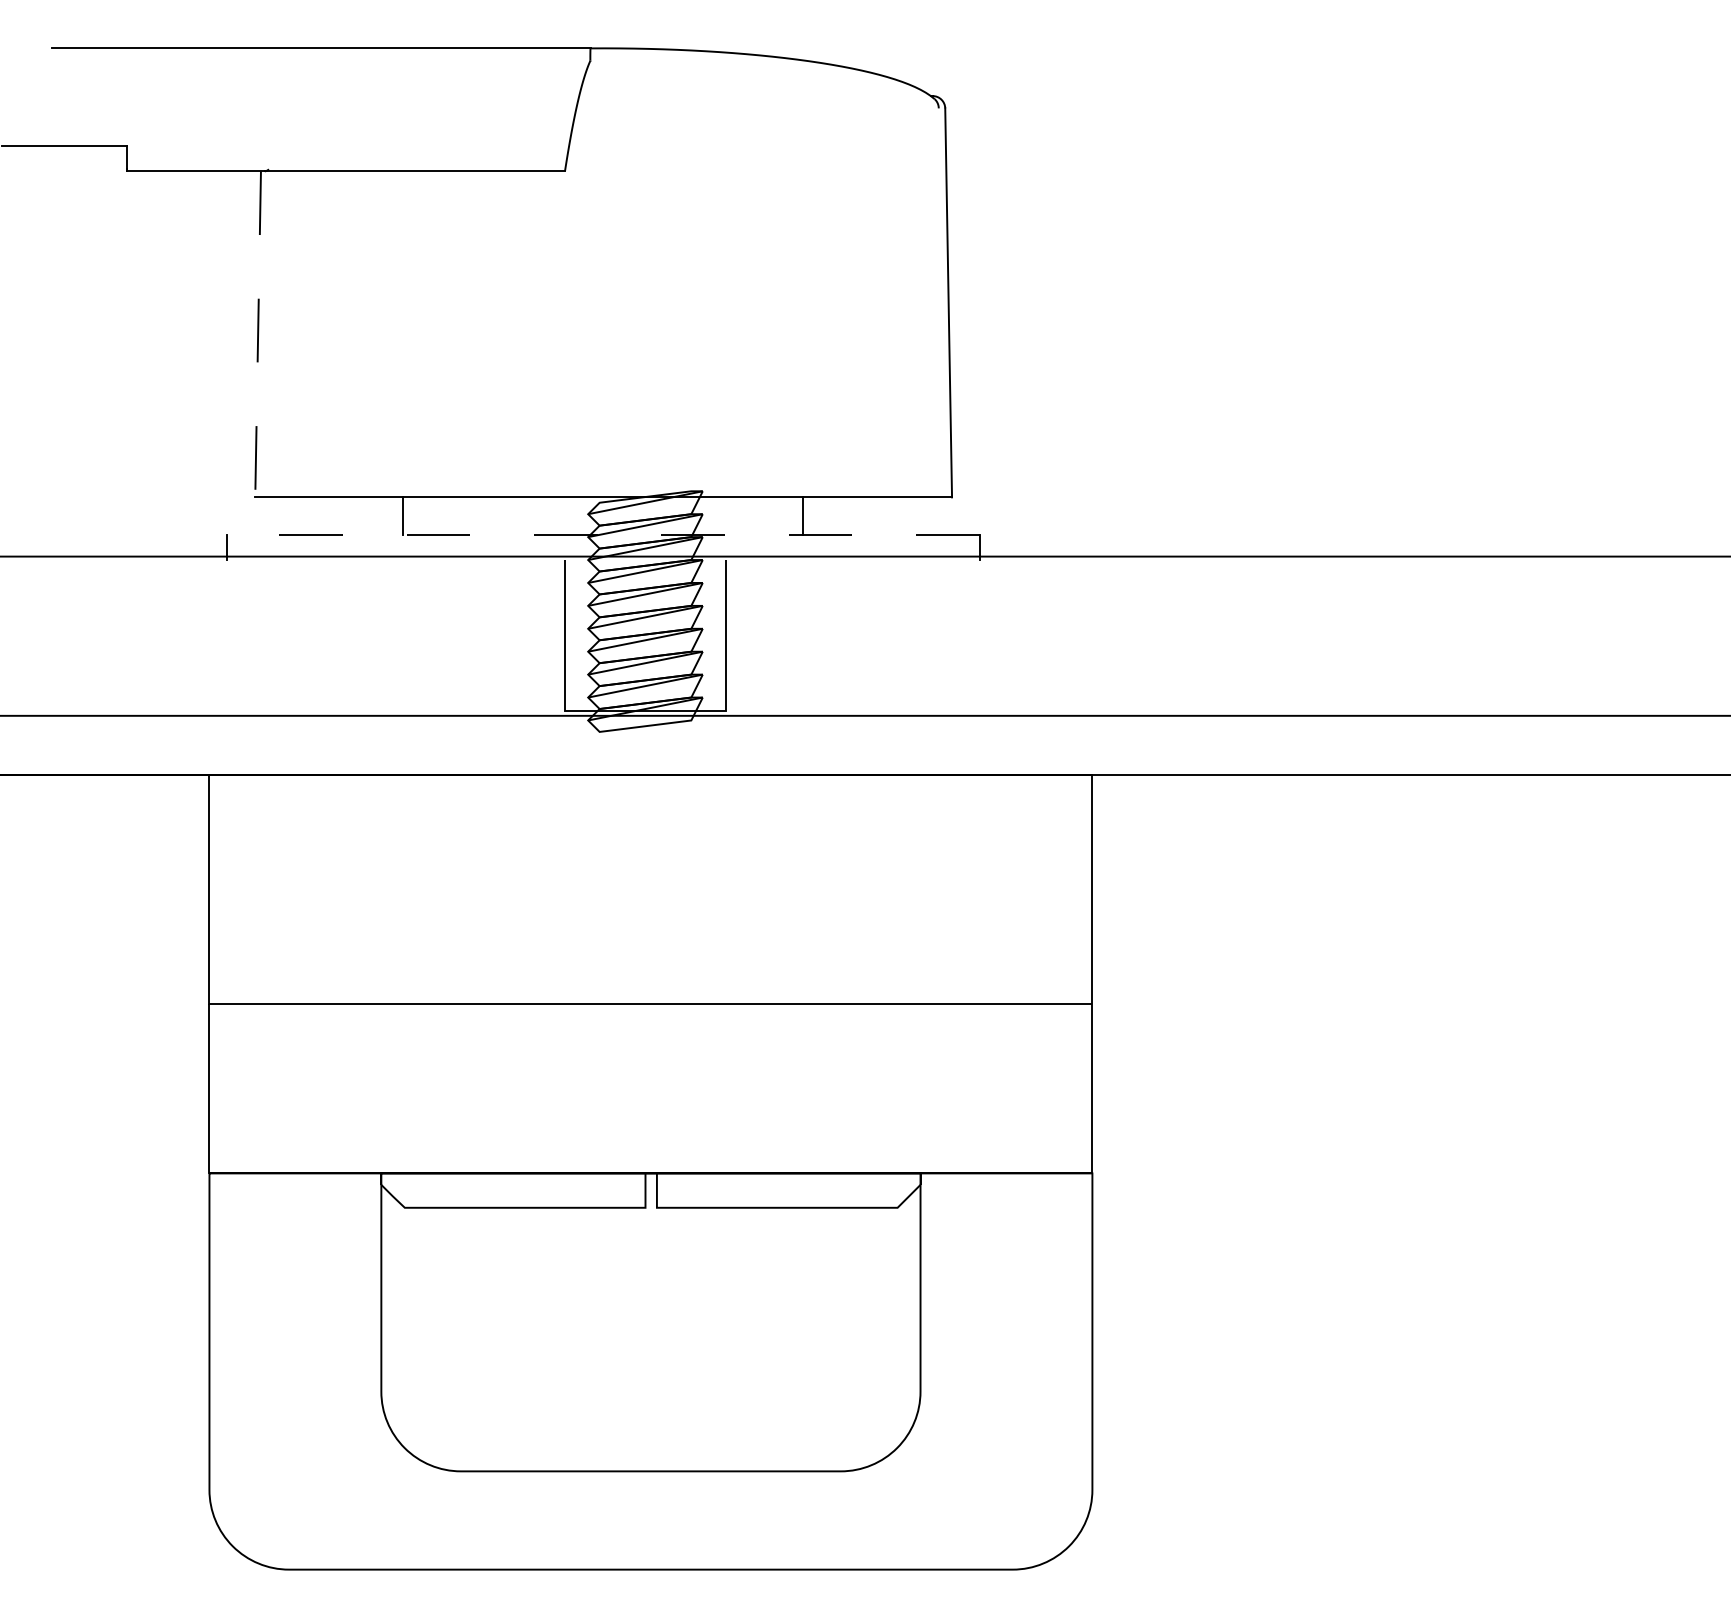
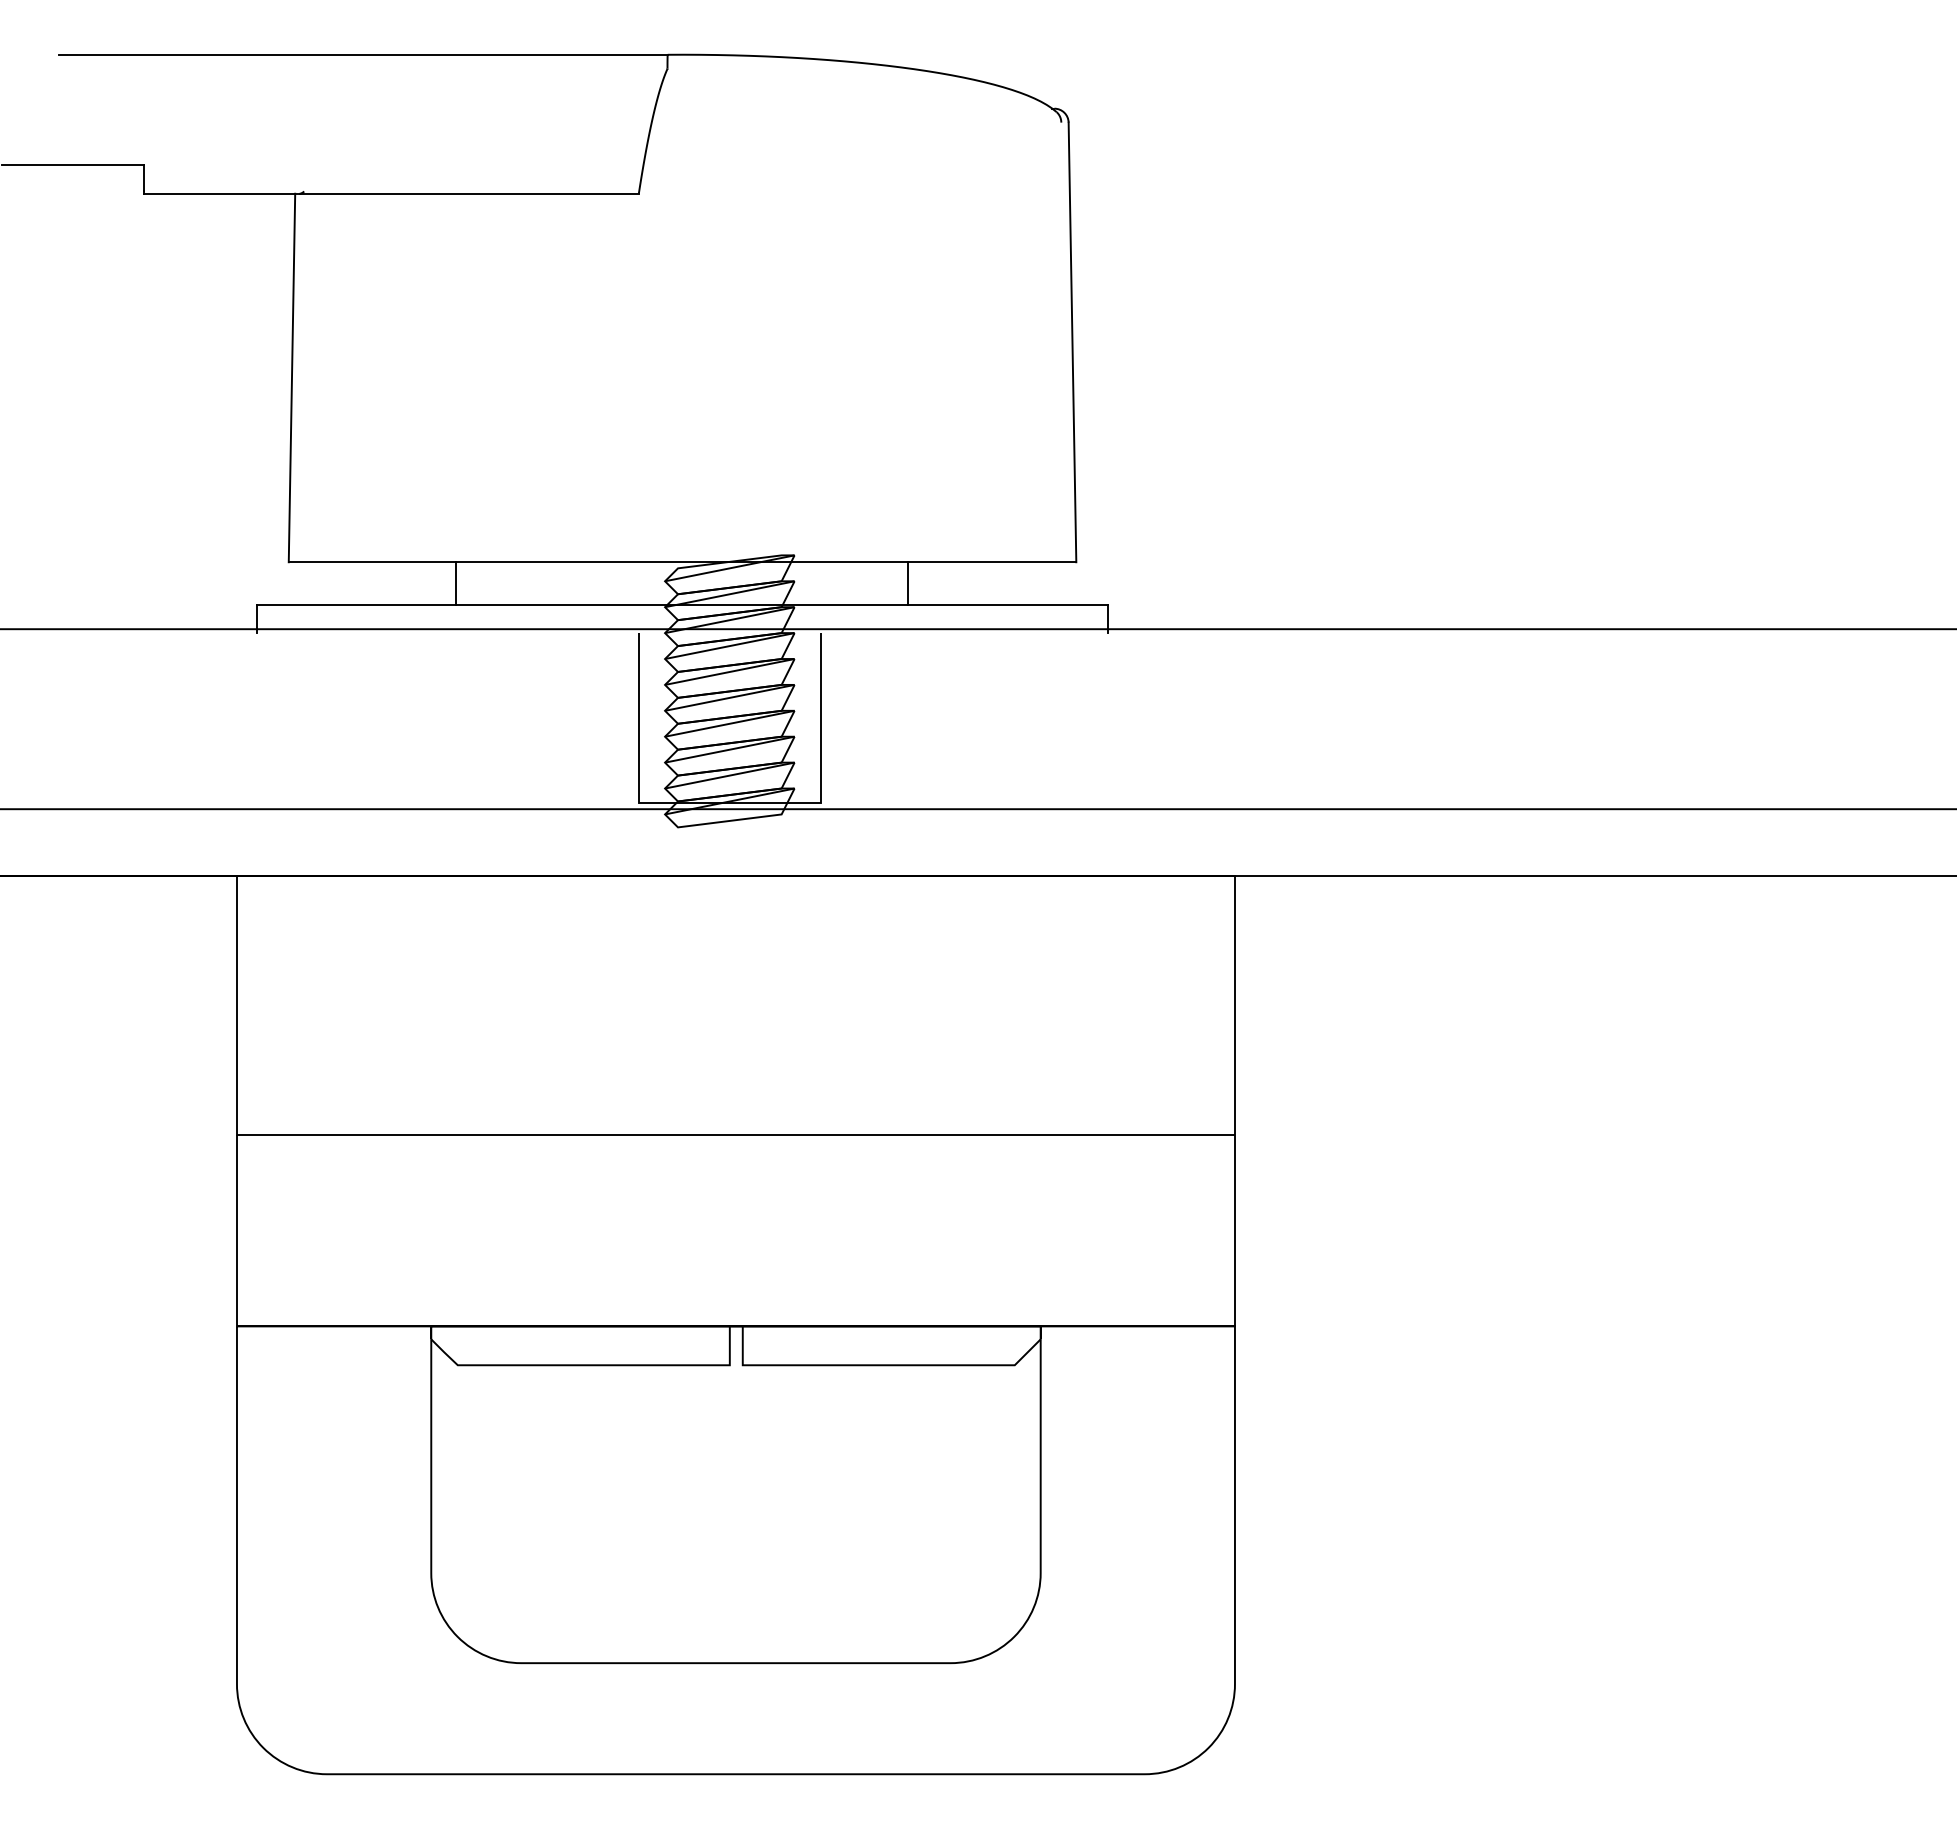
line: (258, 334) -> (292, 378), dashed -> solid
line: (603, 534) -> (682, 604), dashed -> solid

